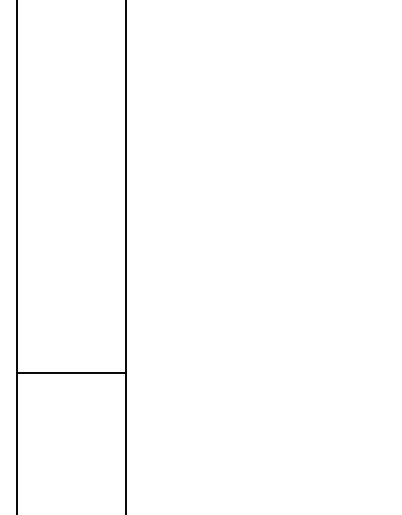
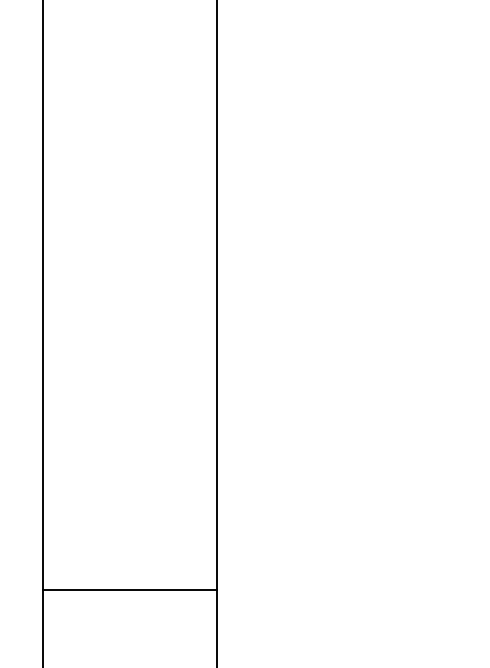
line: (71, 372) -> (129, 589), moved

